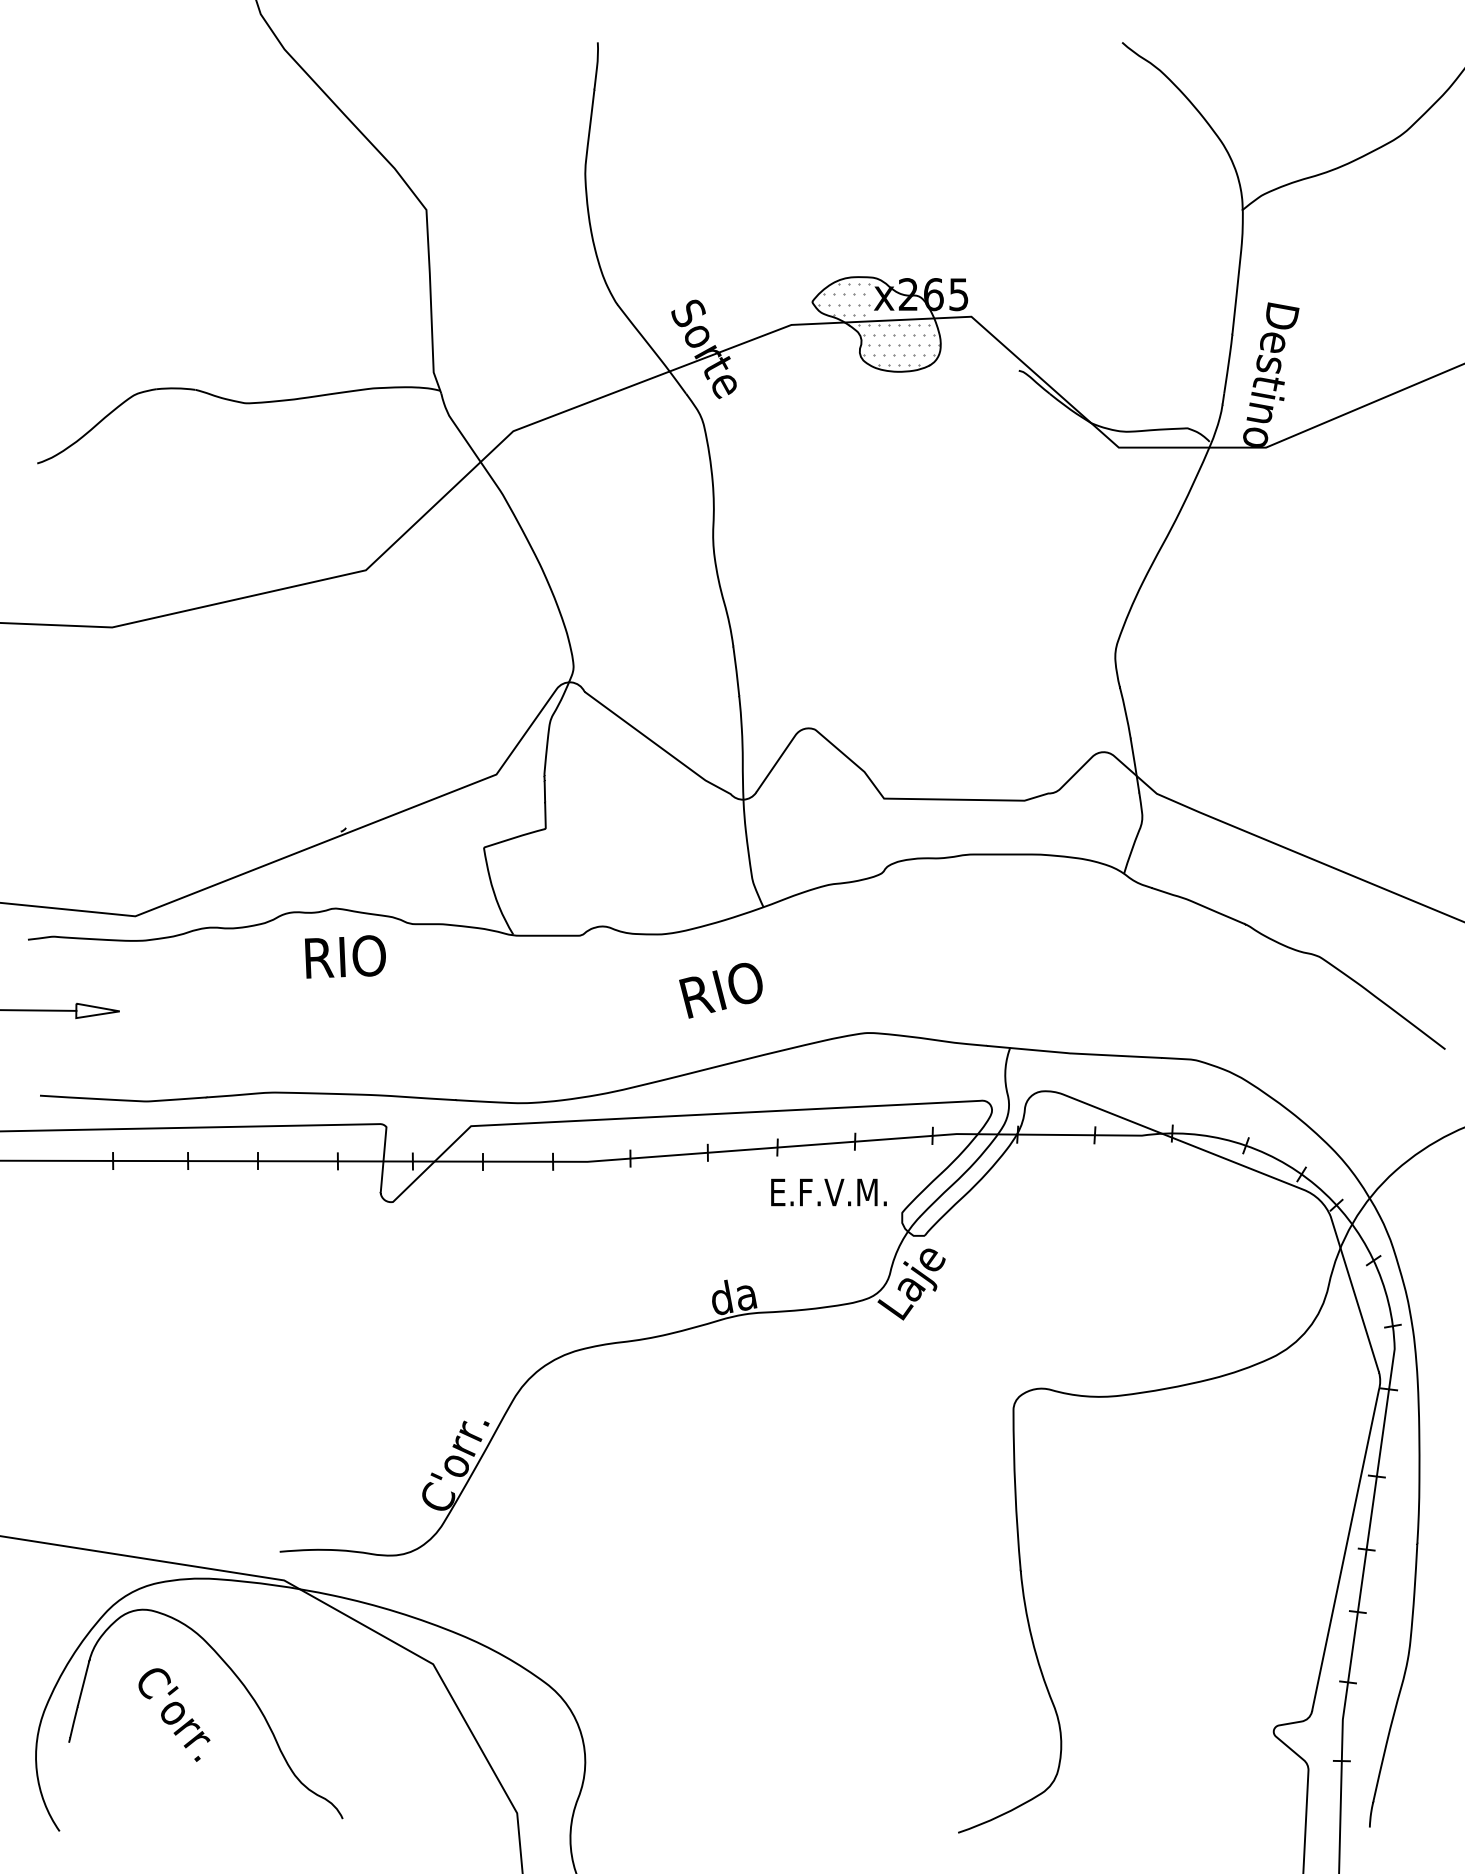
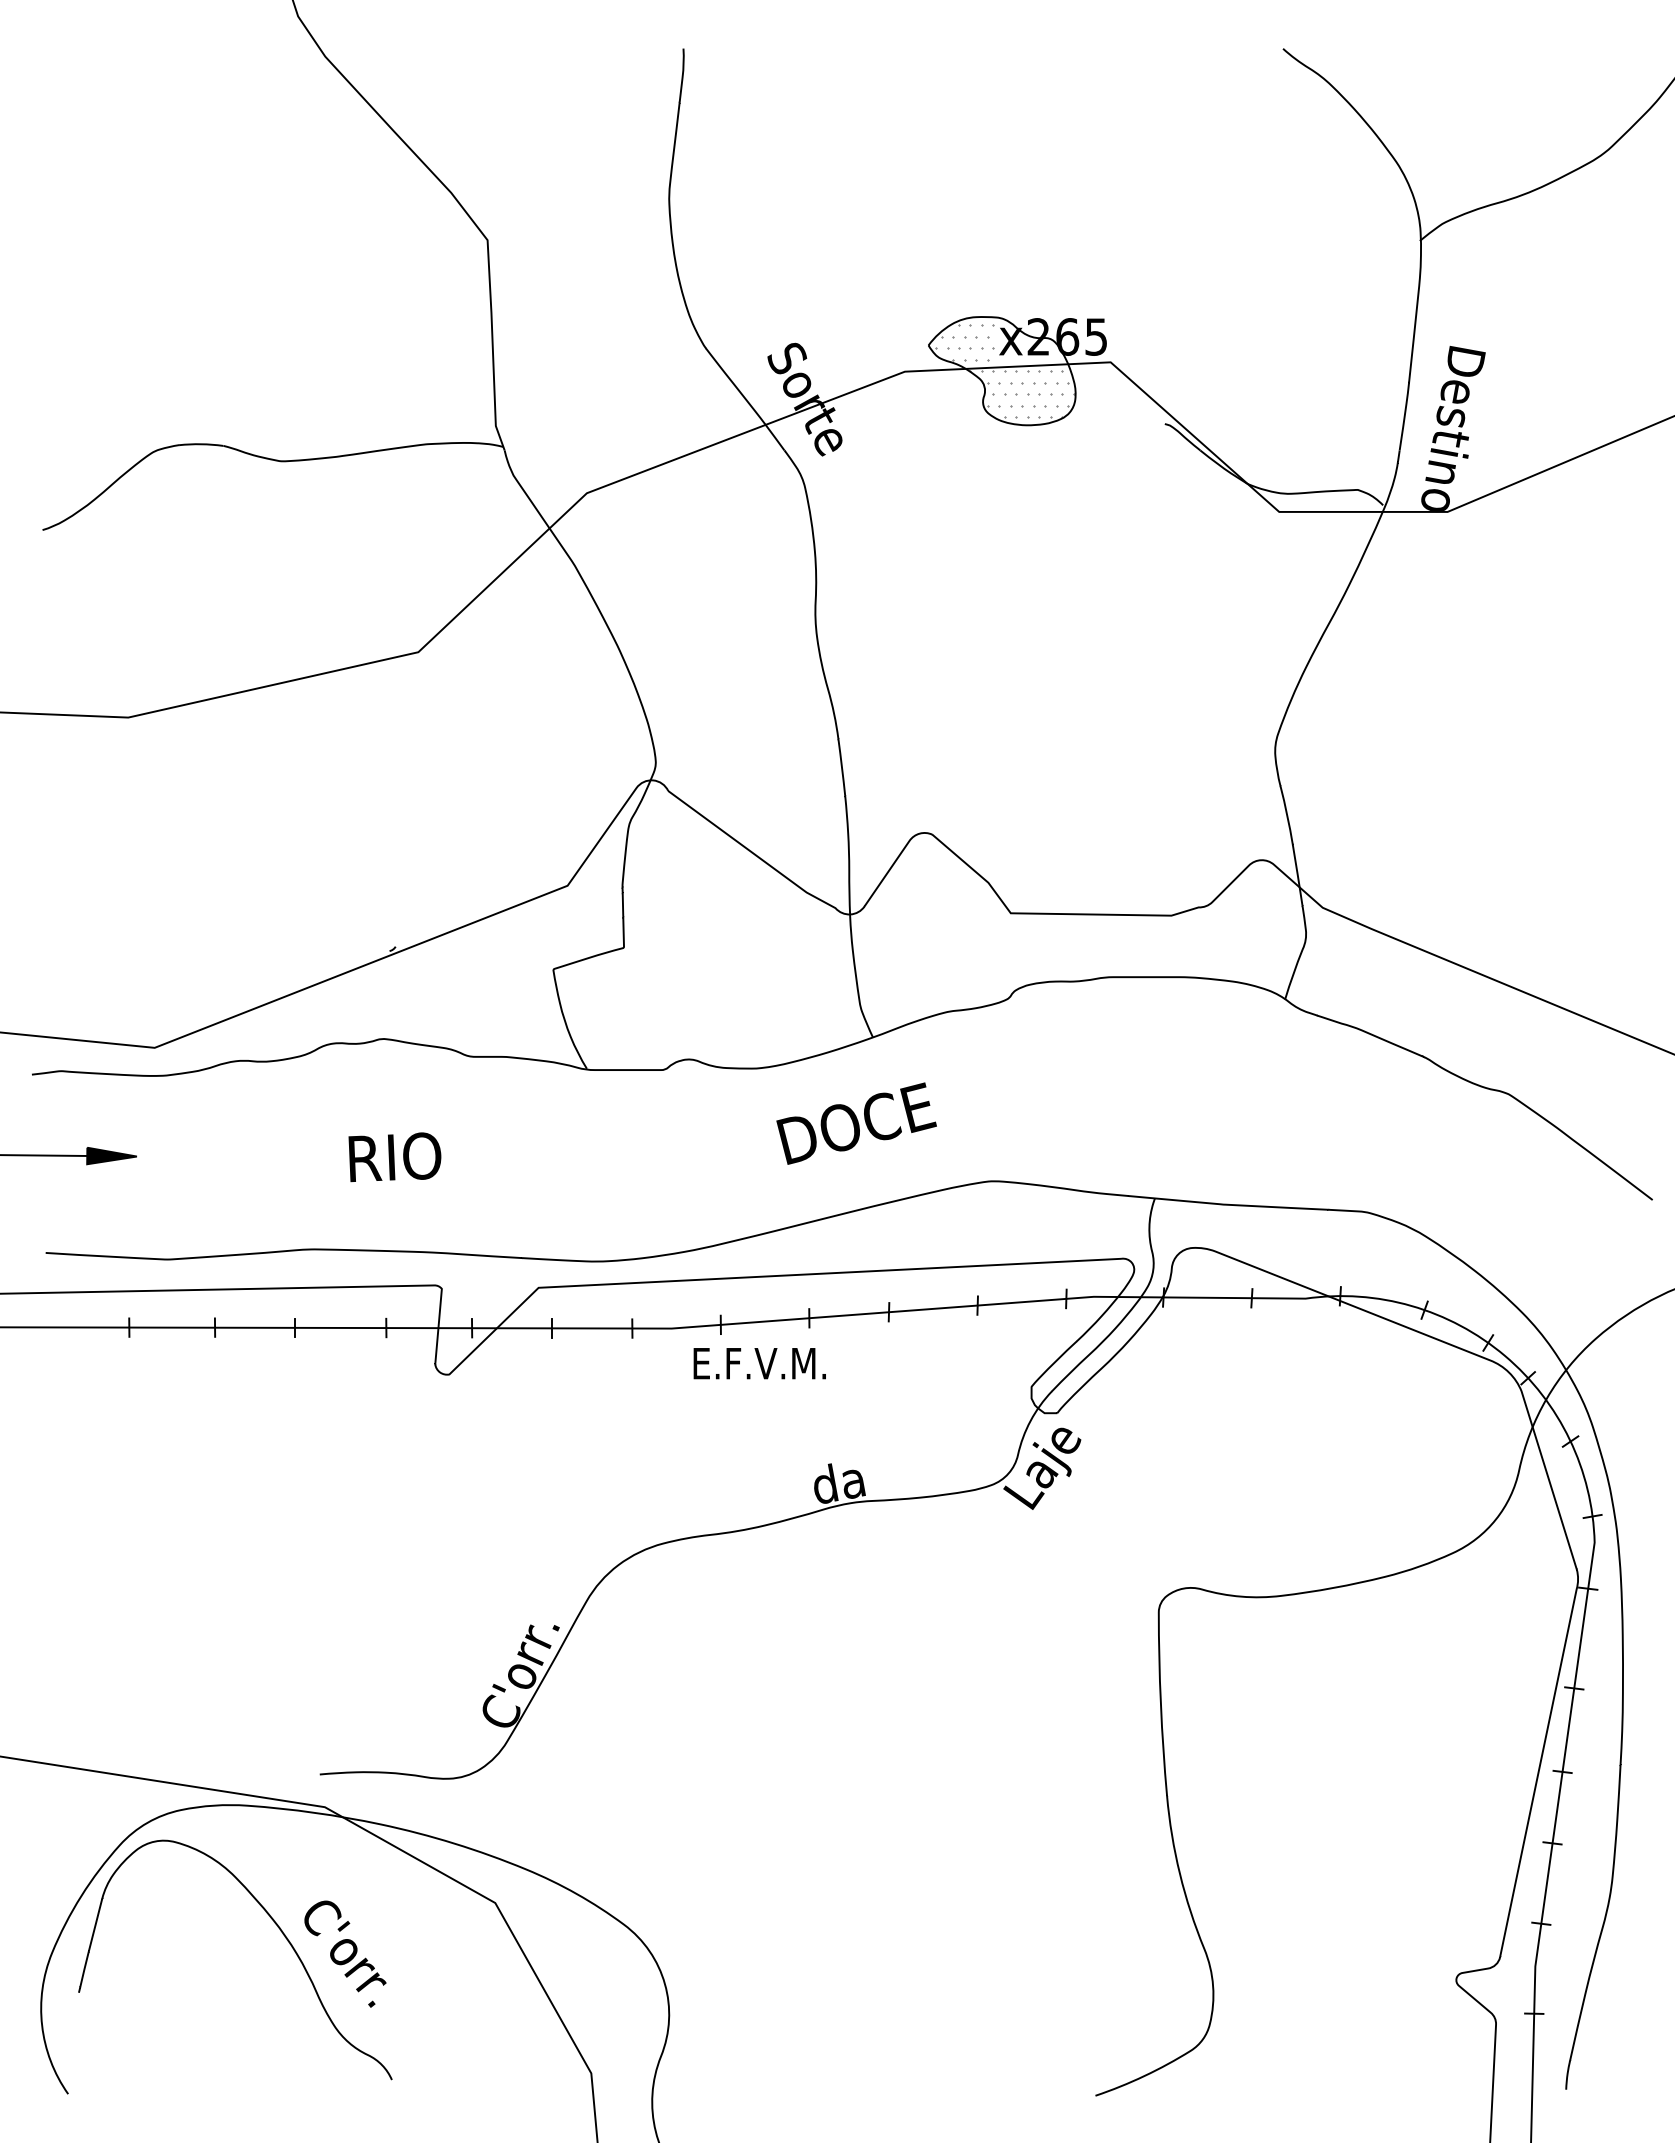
text: (345, 957) -> (394, 1157), moved
text: (753, 981) -> (861, 1122), RIO -> DOCE
fill: (97, 1010) -> (111, 1155), added
text: (828, 1192) -> (759, 1363), moved
text: (174, 1714) -> (345, 1953), moved

